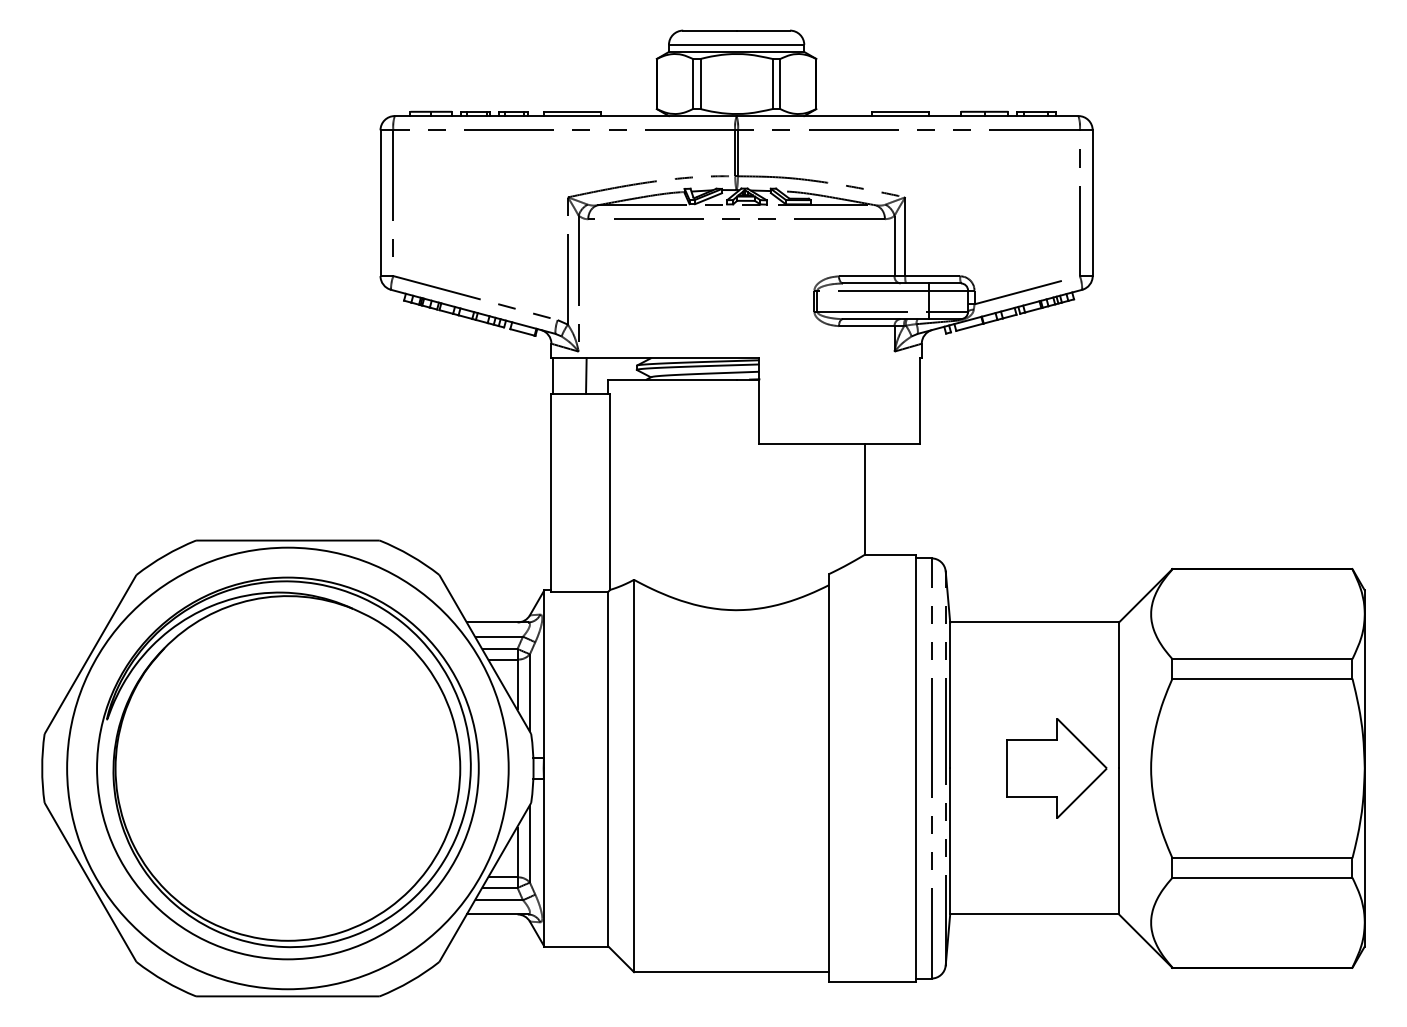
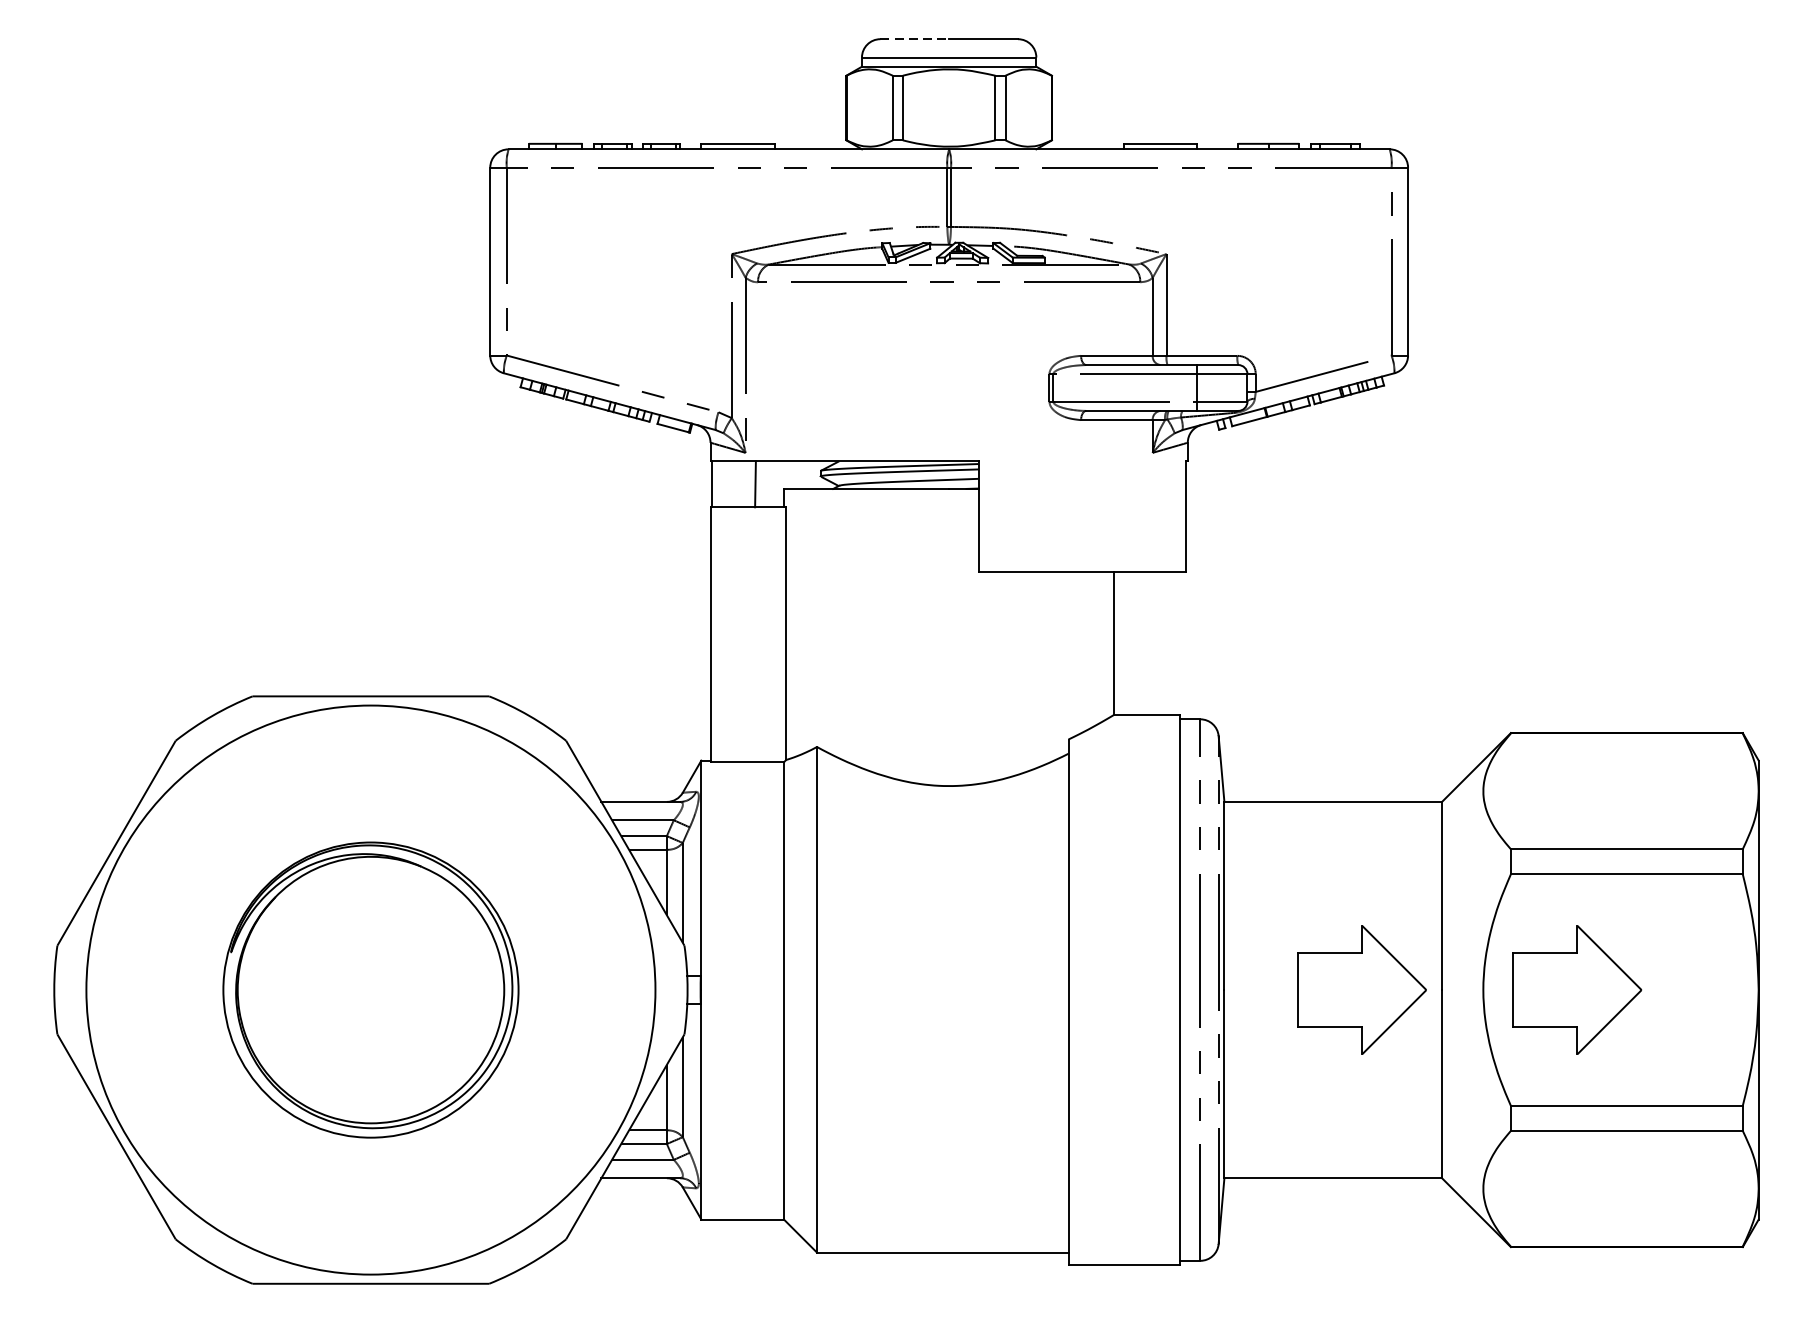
line: (709, 30) -> (914, 39), solid -> dashed
part: (287, 768) -> (370, 990), size x0.6
part: (1223, 768) -> (1576, 990), added

